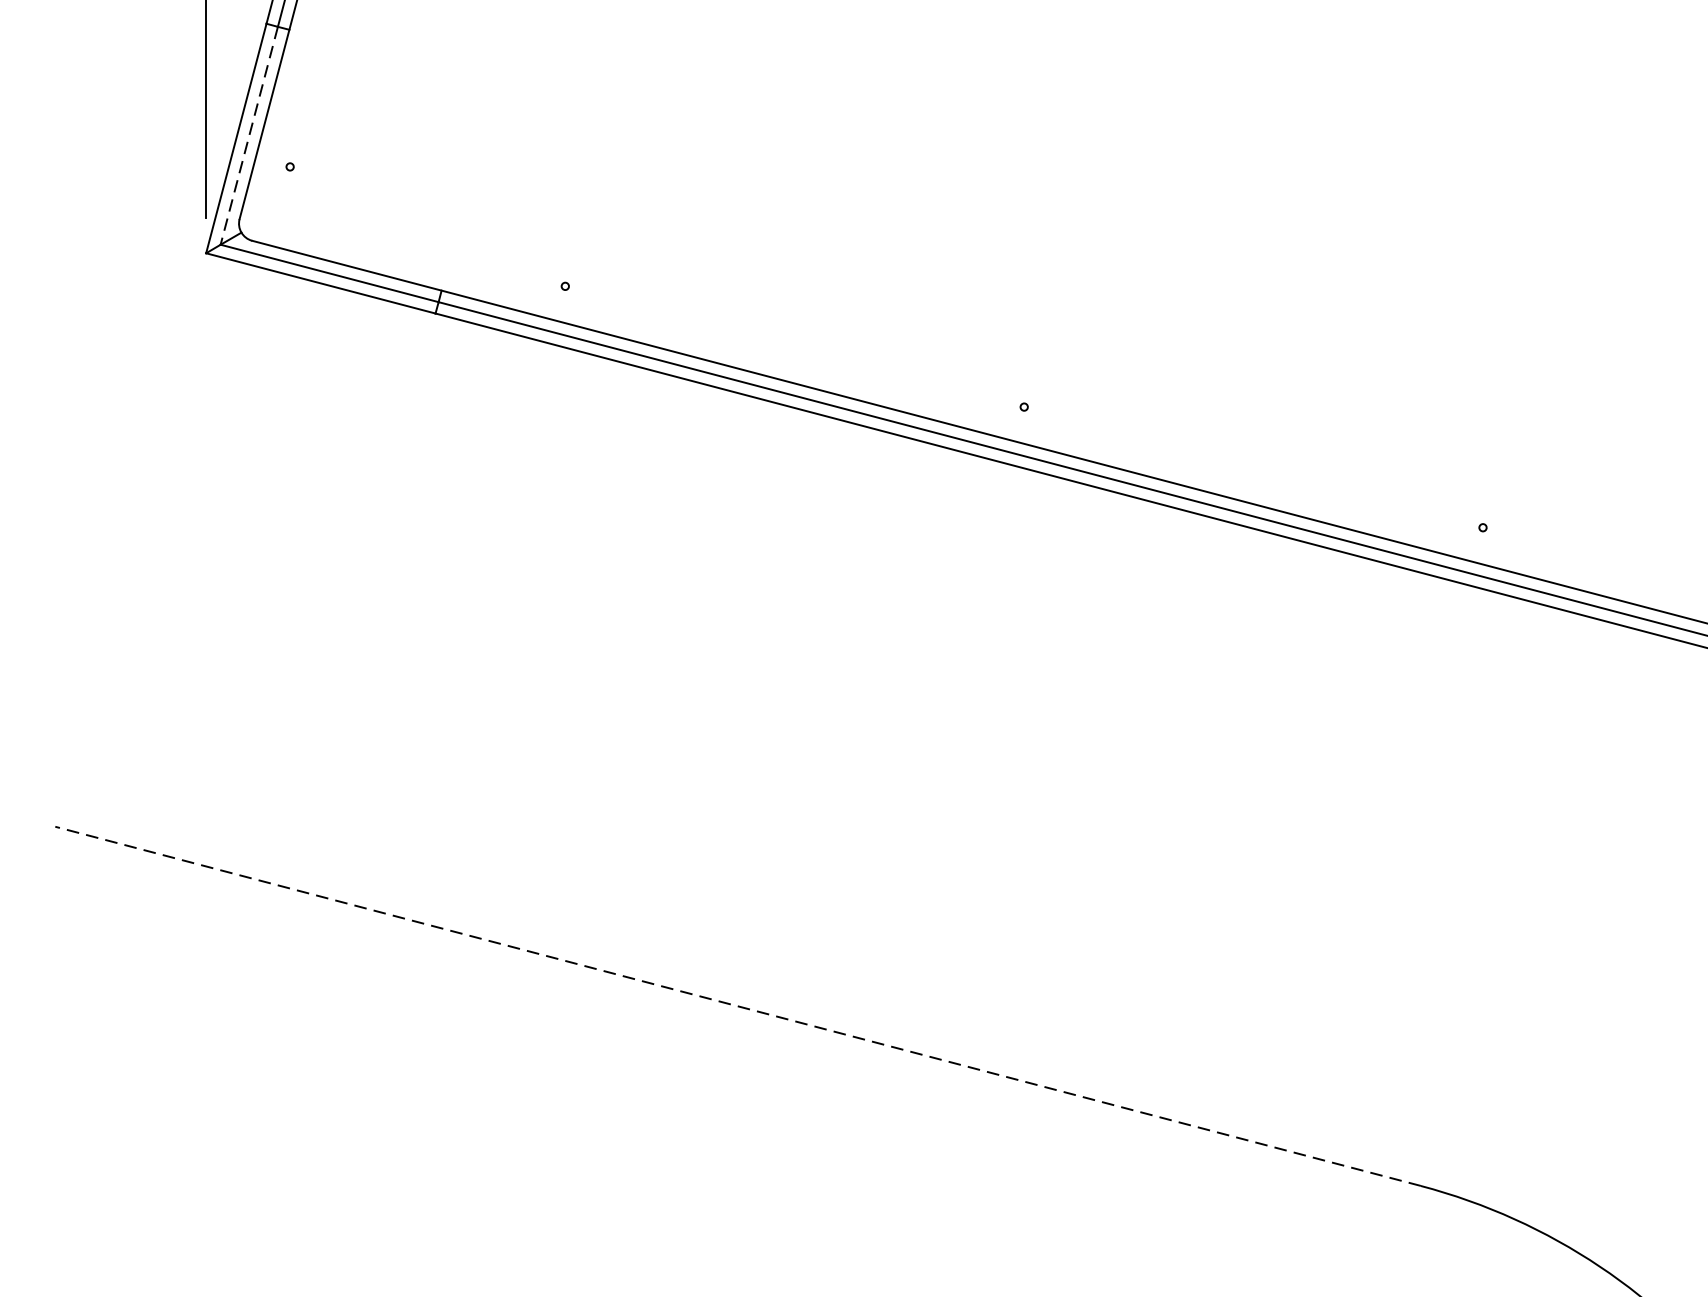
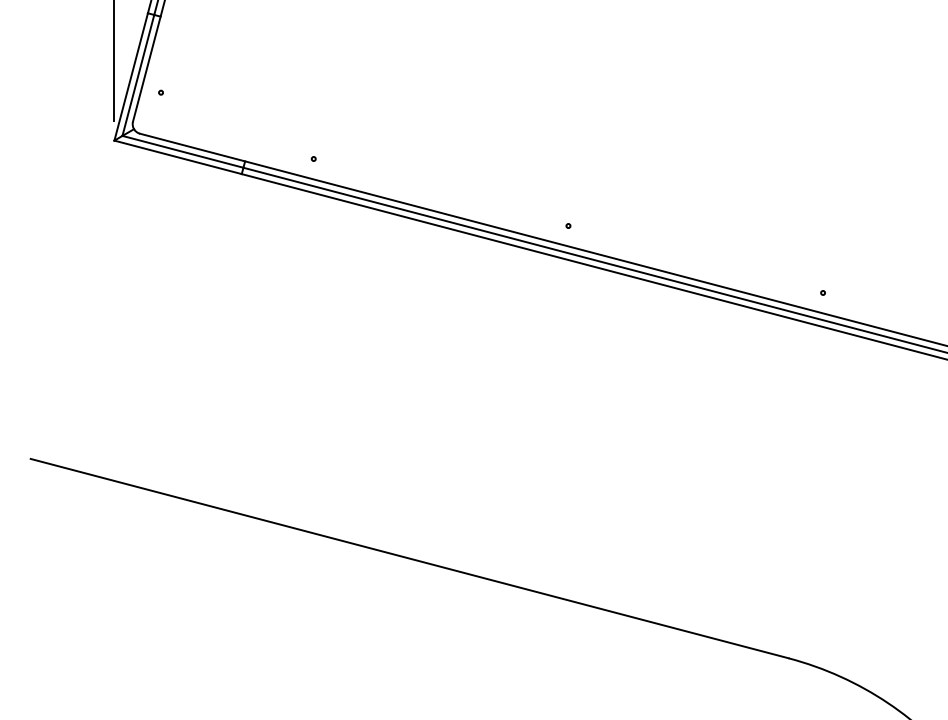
line: (249, 135) -> (138, 75), dashed -> solid
line: (737, 1006) -> (409, 558), dashed -> solid

